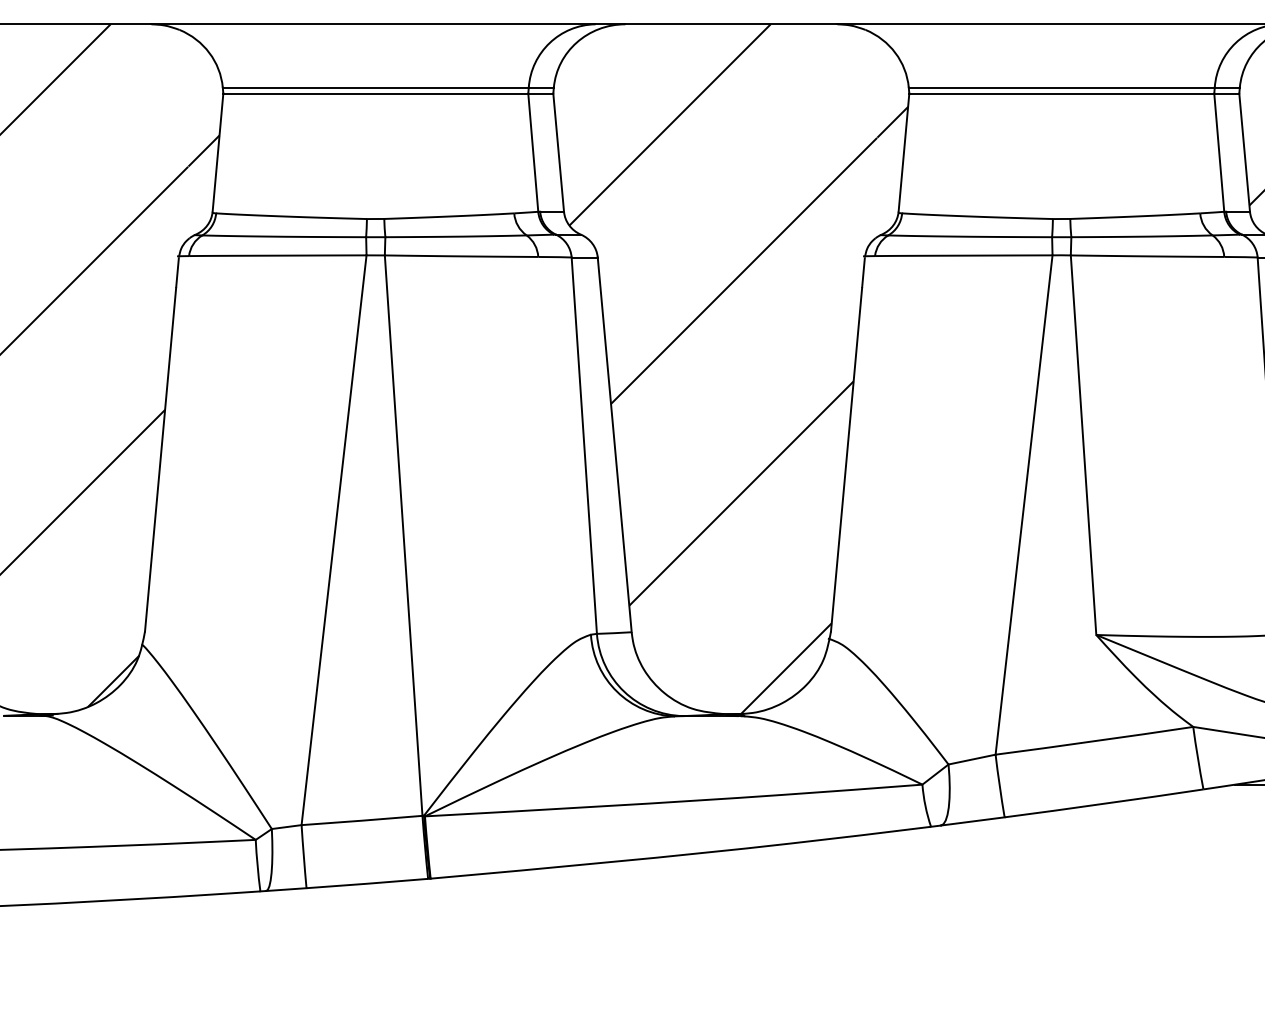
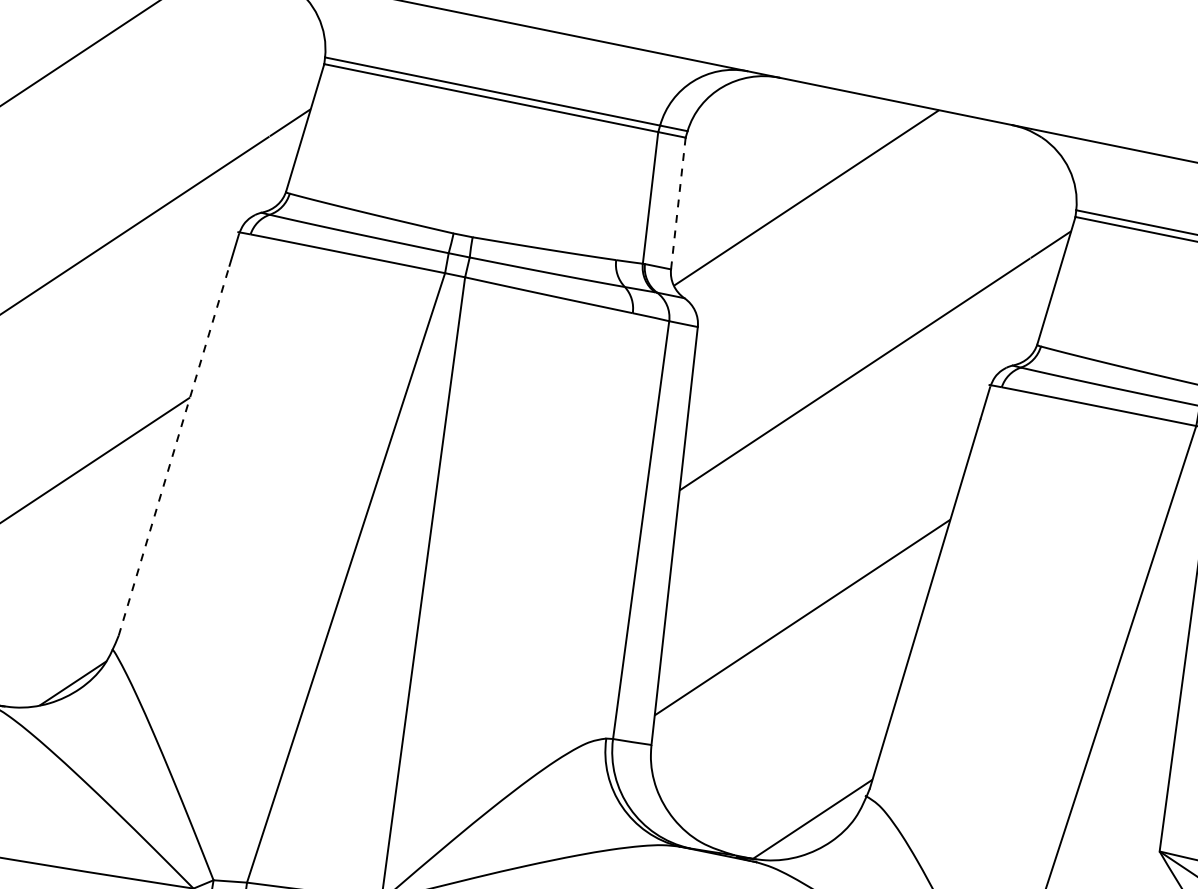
line: (558, 153) -> (677, 204), solid -> dashed
line: (160, 459) -> (173, 450), solid -> dashed

